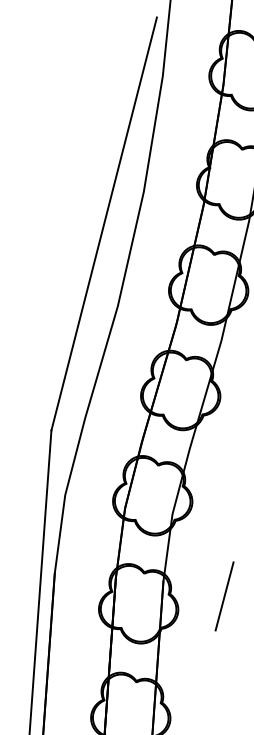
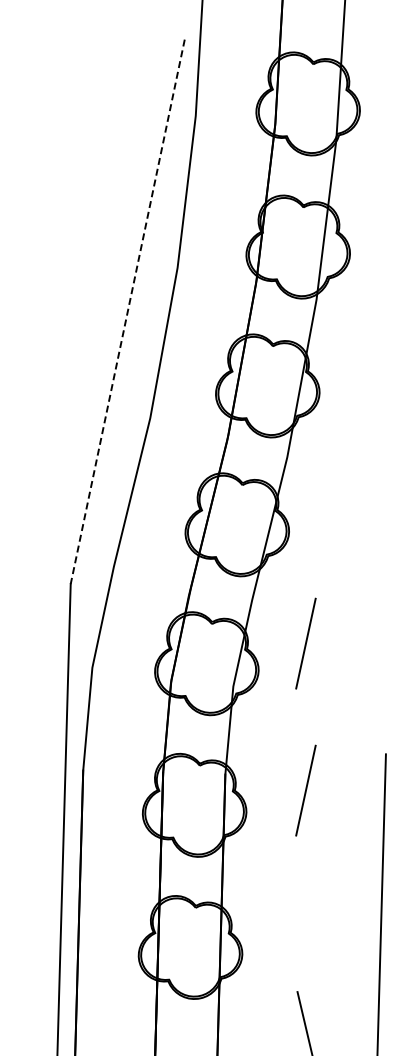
line: (103, 224) -> (127, 312), solid -> dashed
line: (229, 483) -> (305, 643), added

